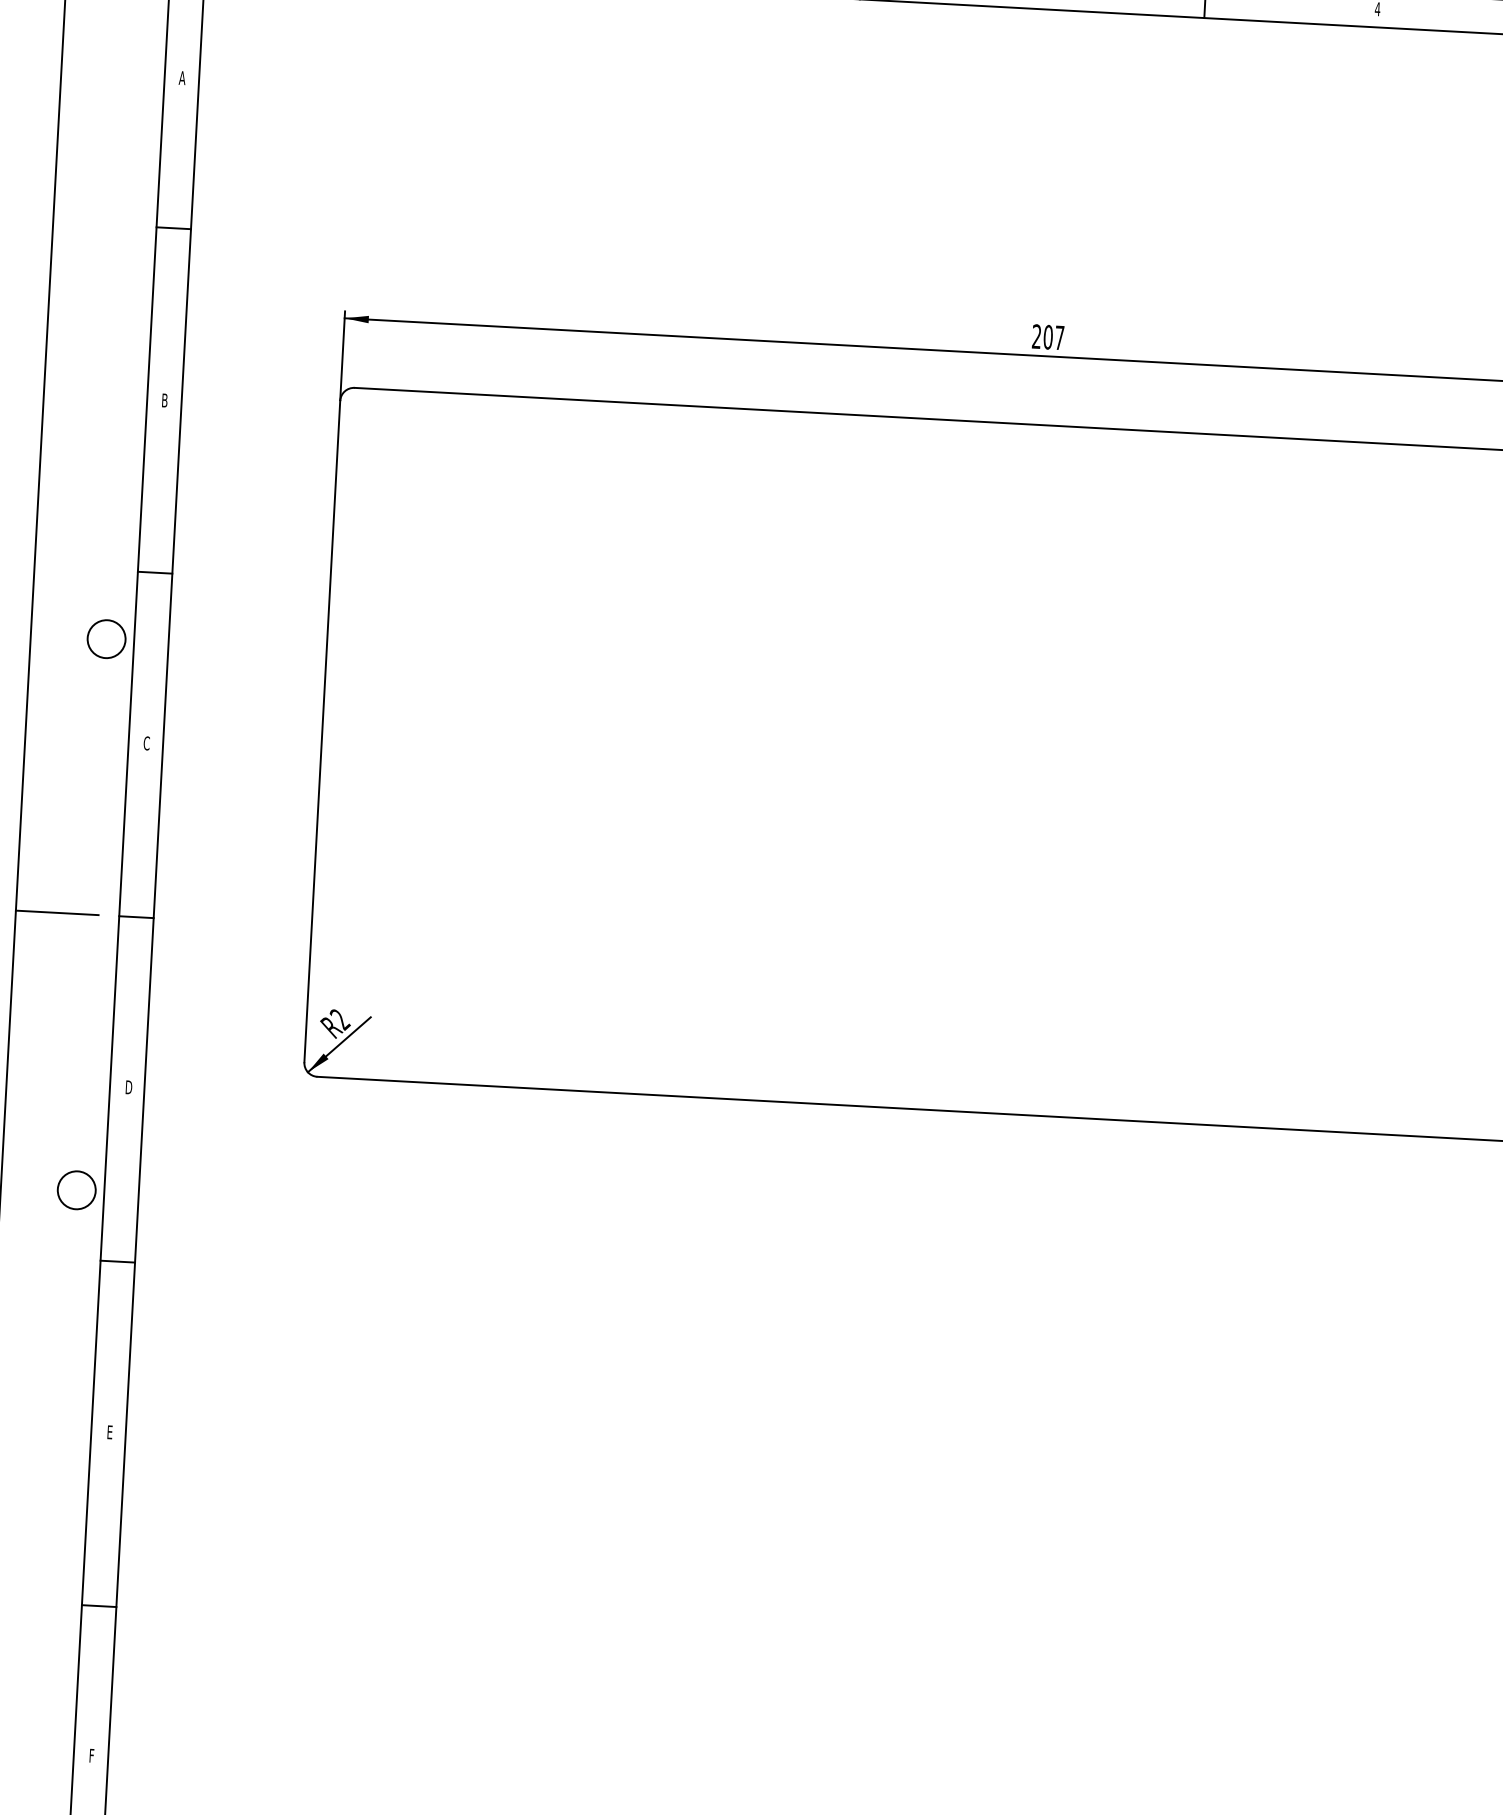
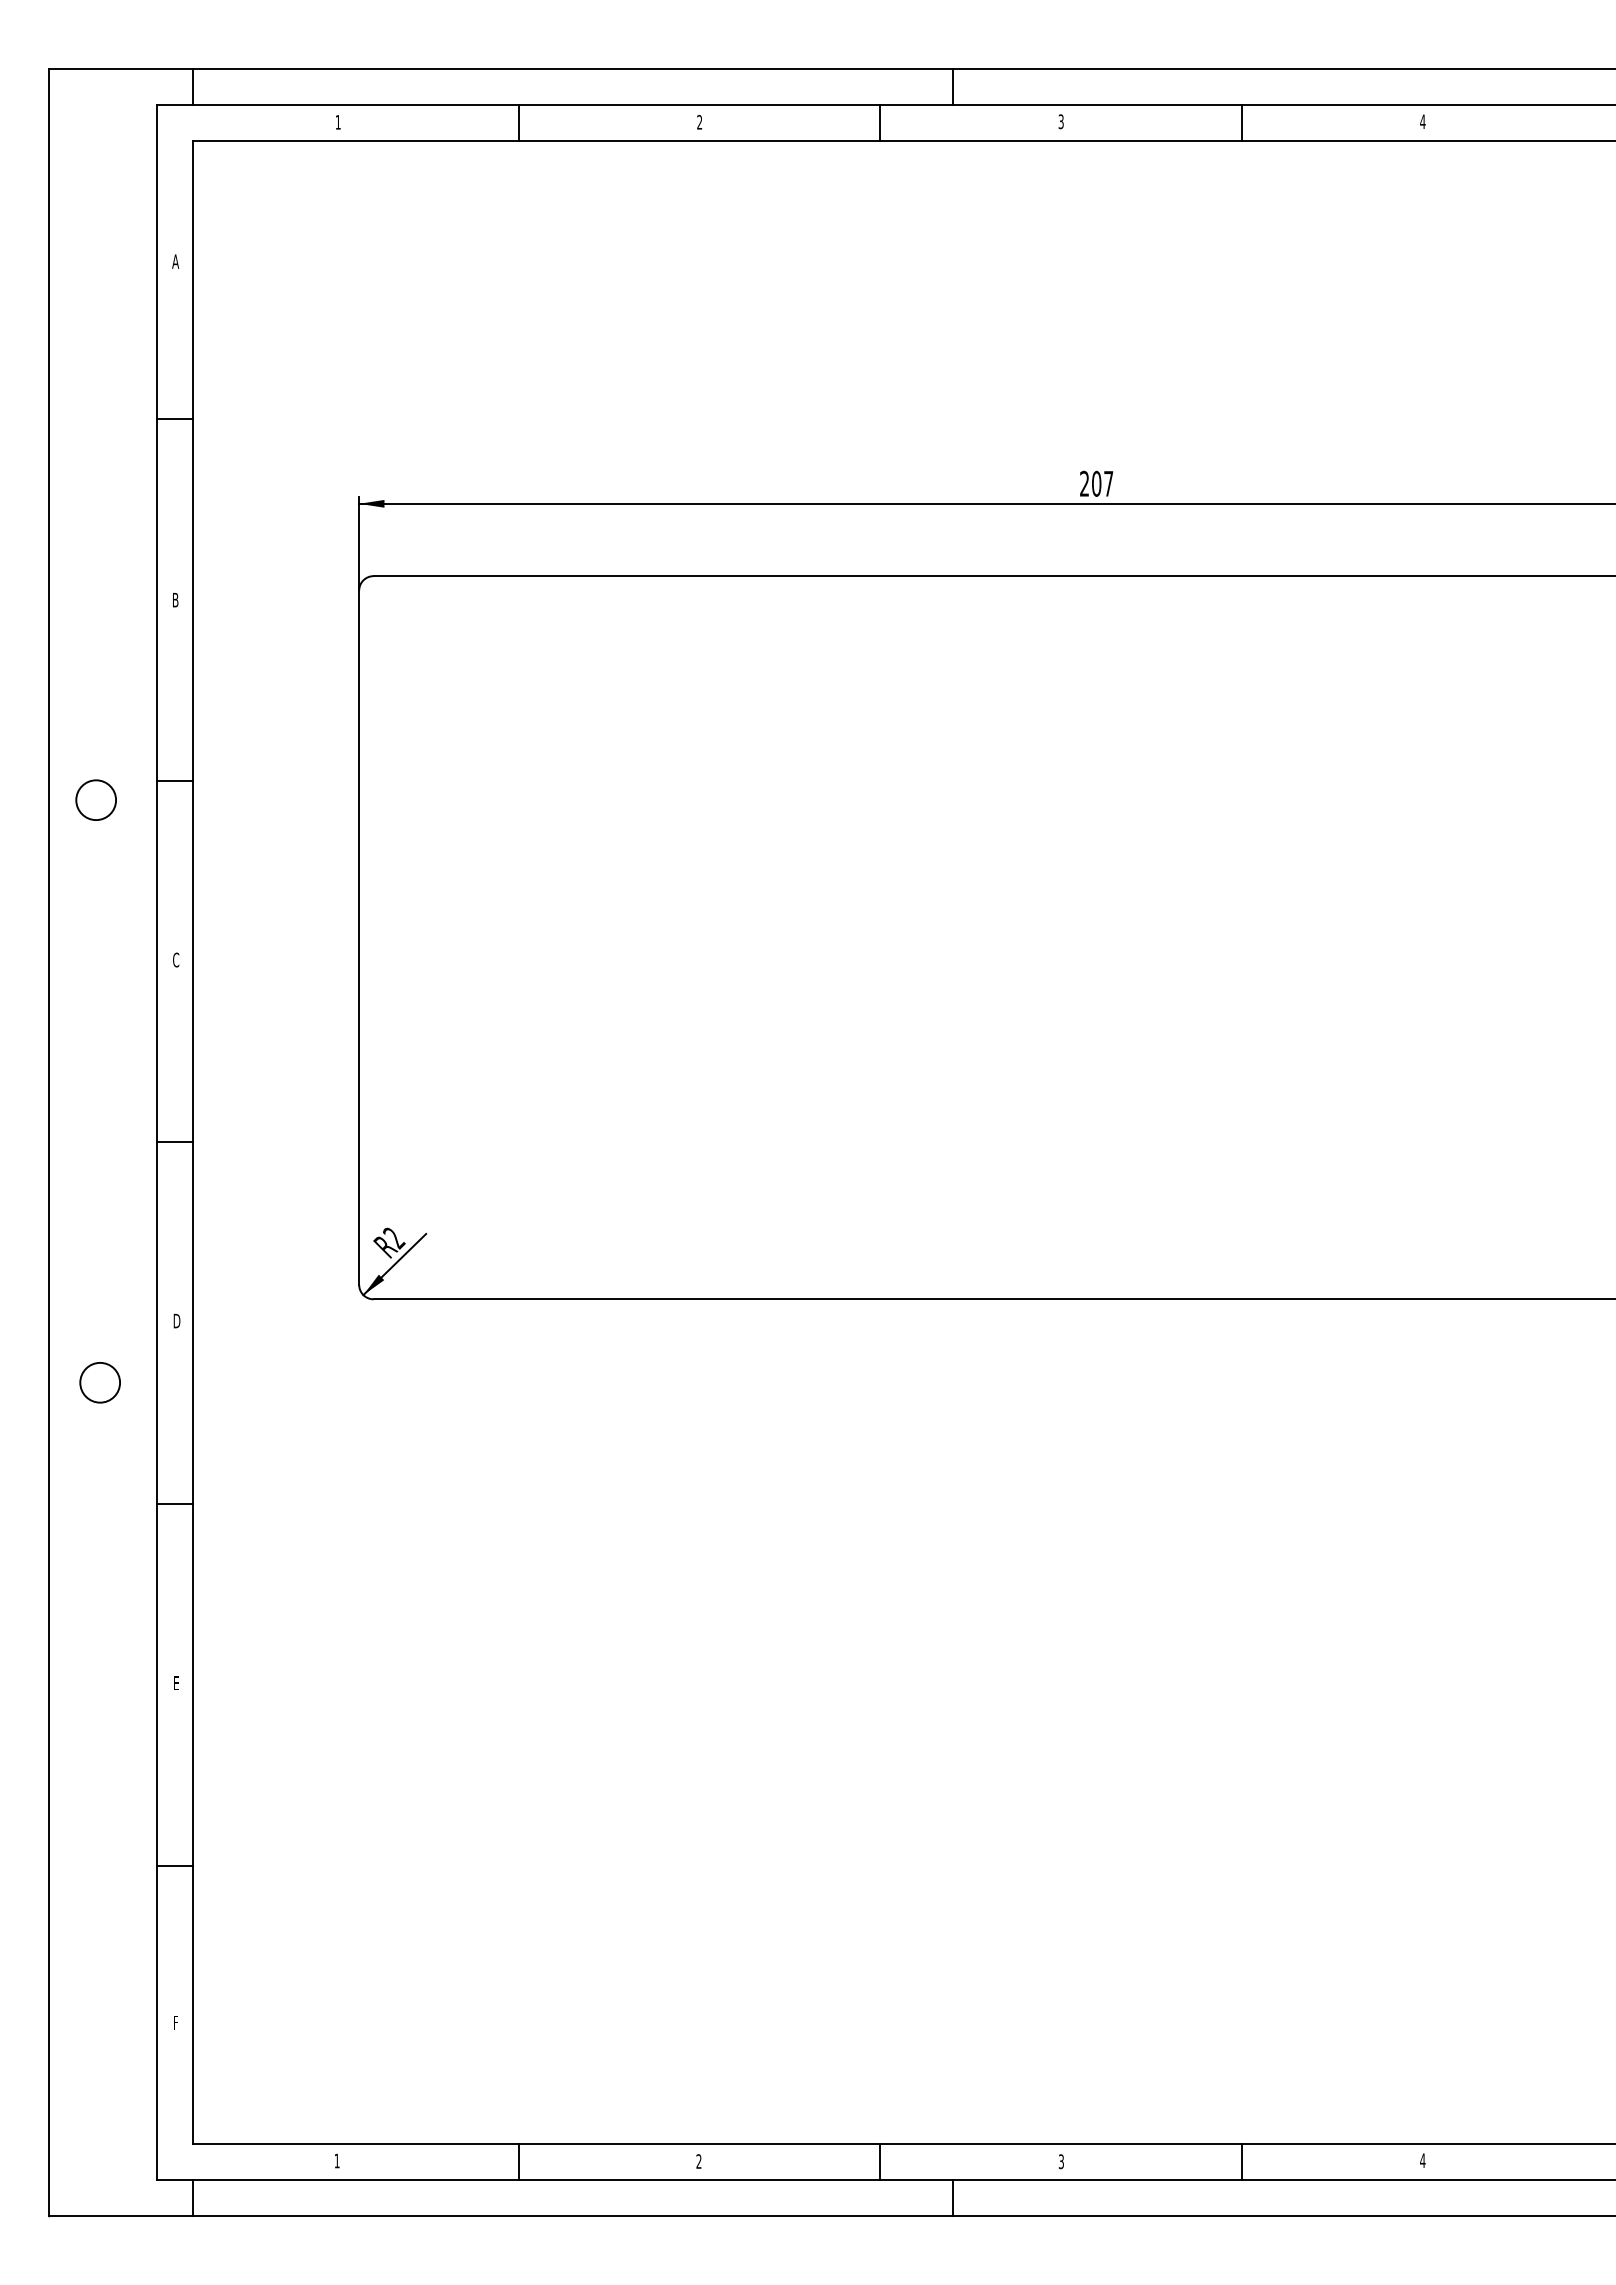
circle: (106, 638) -> (95, 799), moved
line: (56, 912) -> (91, 1142), removed
circle: (76, 1190) -> (99, 1382), moved

